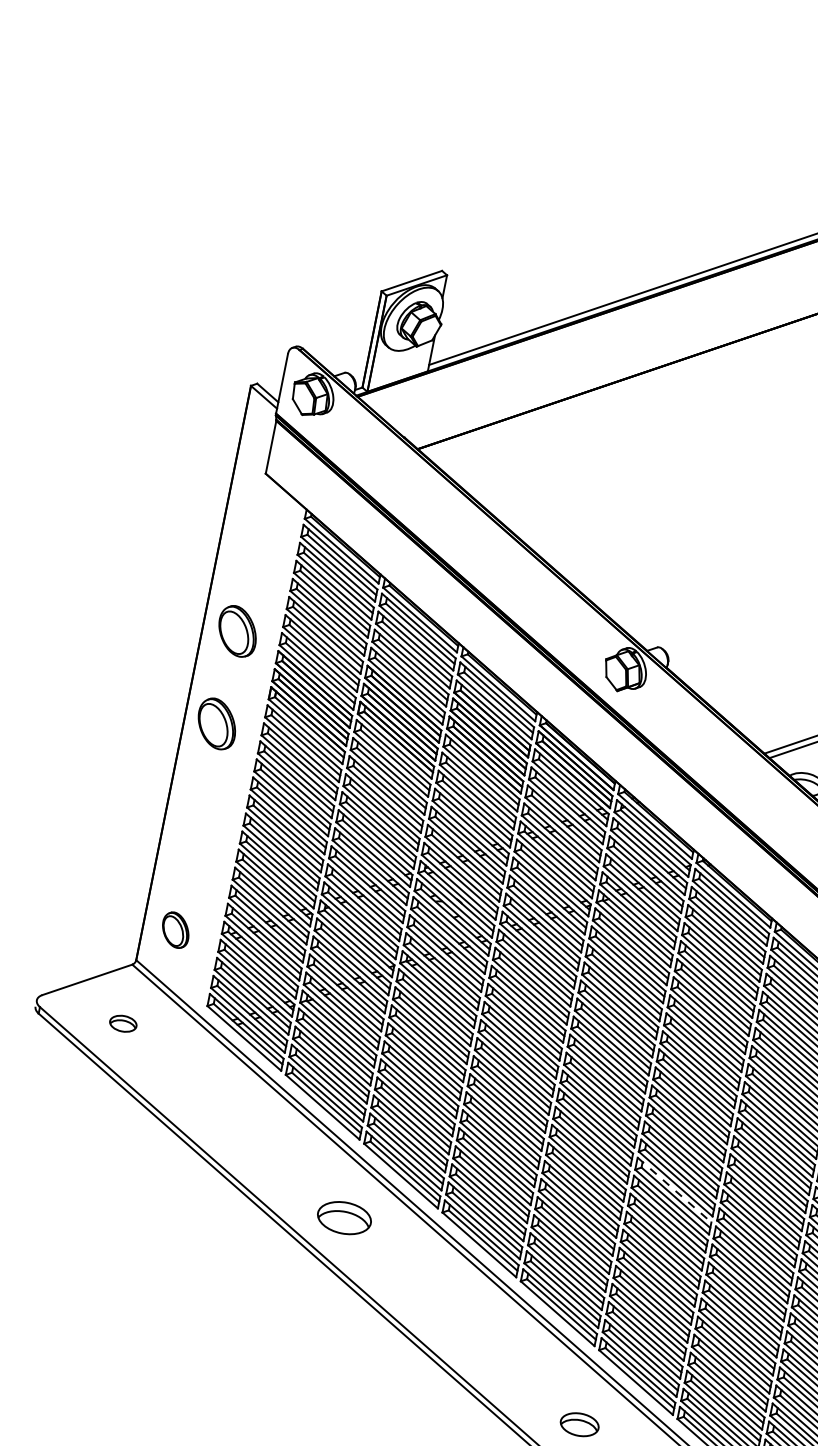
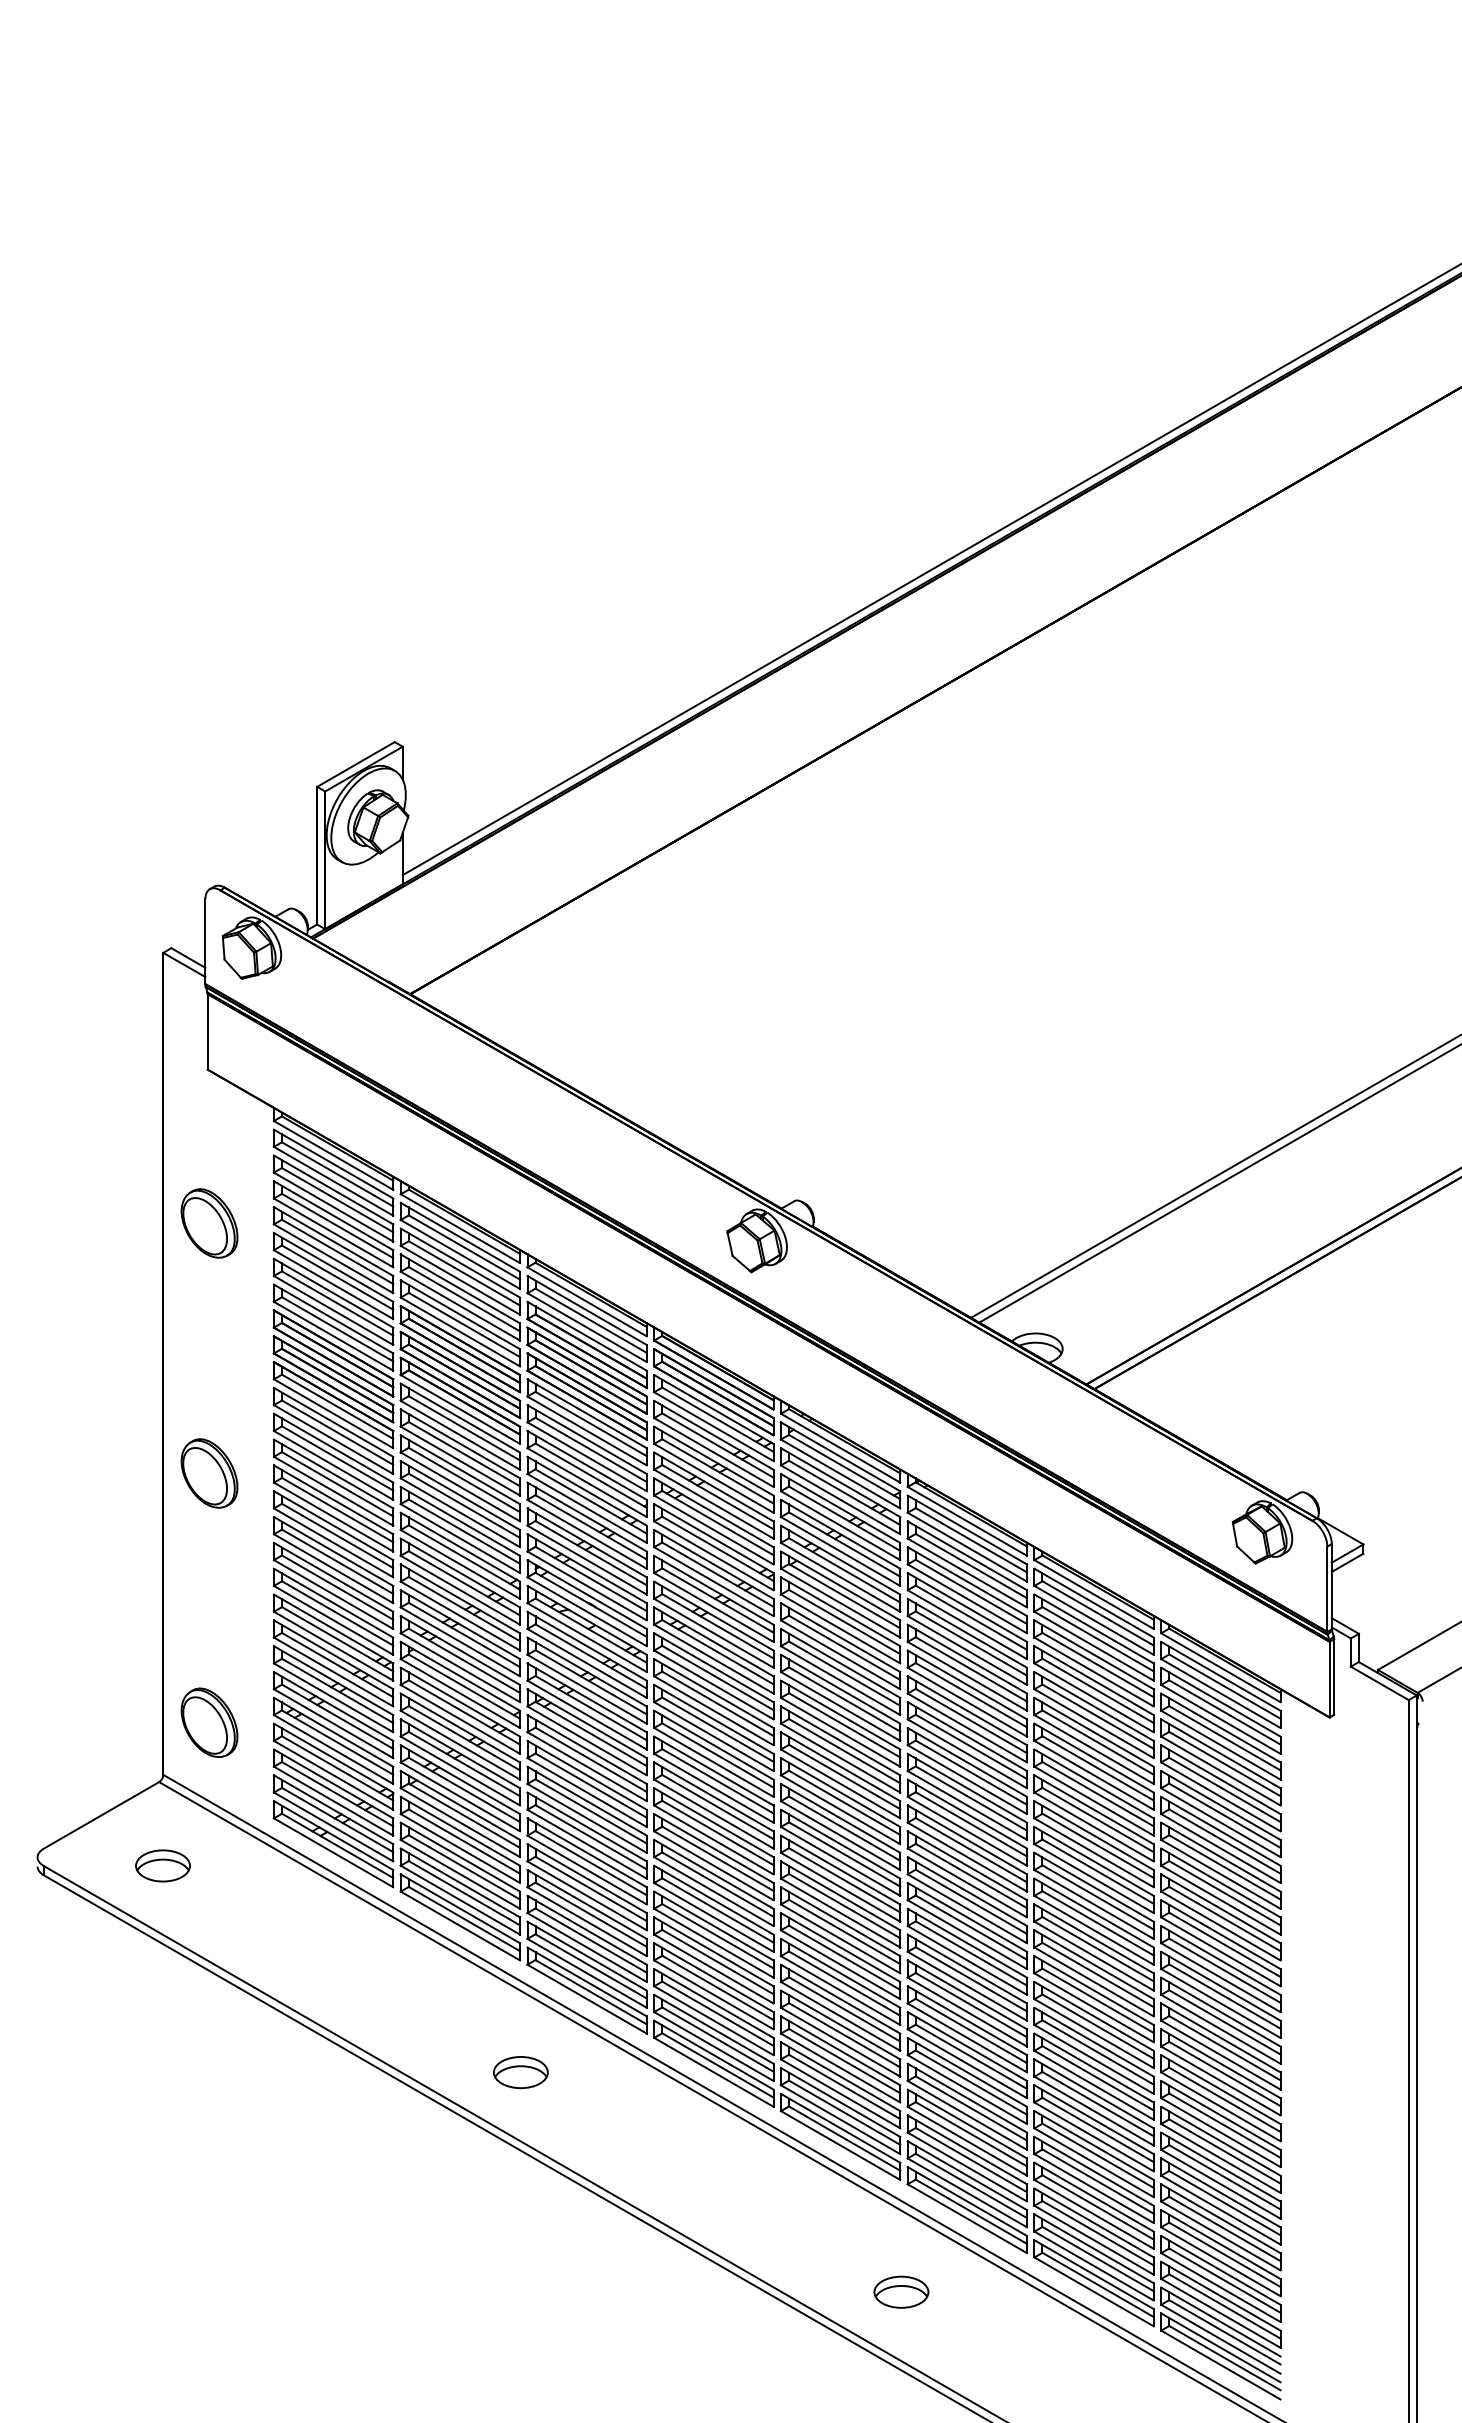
part: (237, 631) -> (209, 1223), moved
part: (217, 723) -> (209, 1473), moved
part: (175, 930) -> (209, 1722), size x1.43
part: (123, 1023) -> (162, 1865), size x1.43
line: (674, 1190) -> (967, 1943), dashed -> solid
part: (344, 1218) -> (520, 2072), size x0.71

